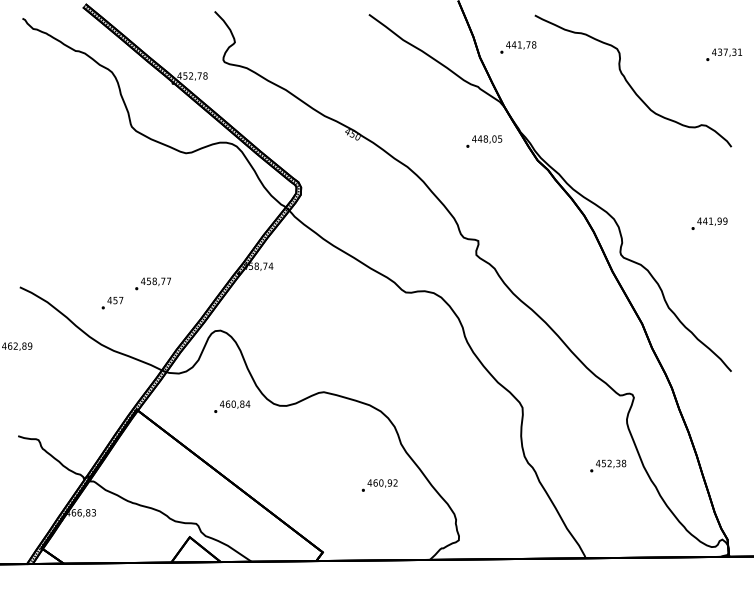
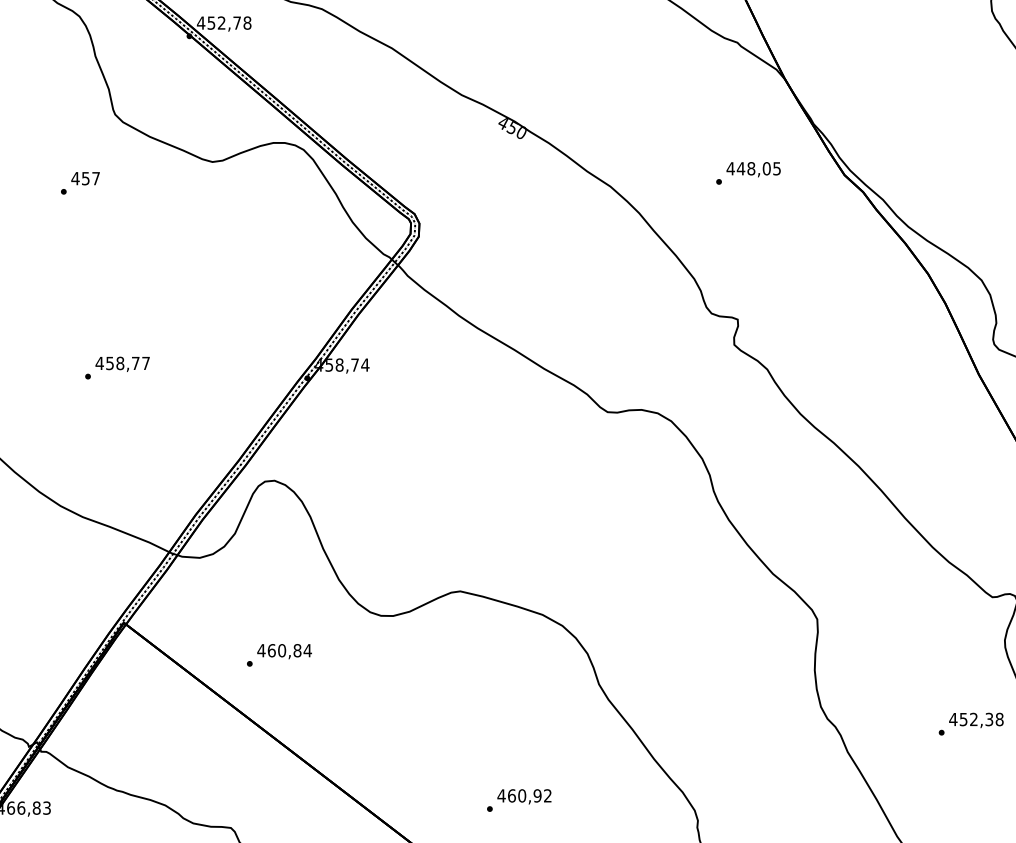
text: (484, 141) -> (748, 173), moved
text: (152, 283) -> (116, 367), moved
text: (112, 303) -> (80, 183), moved
text: (232, 406) -> (279, 654), moved
text: (379, 485) -> (518, 800), moved

